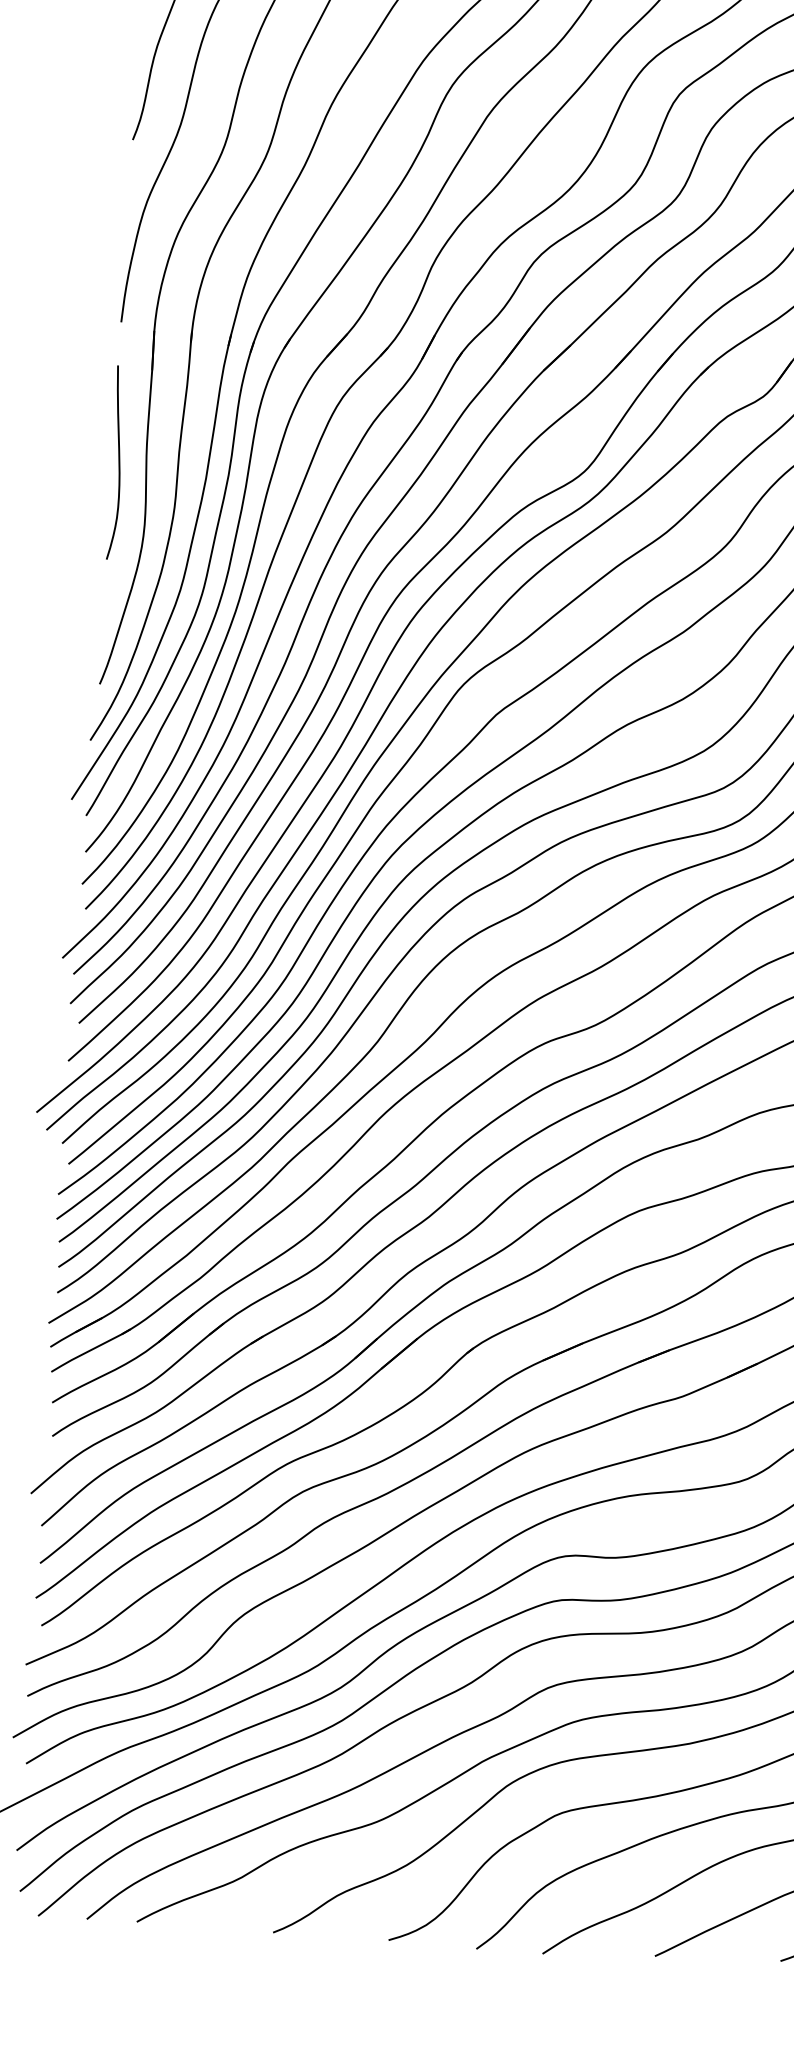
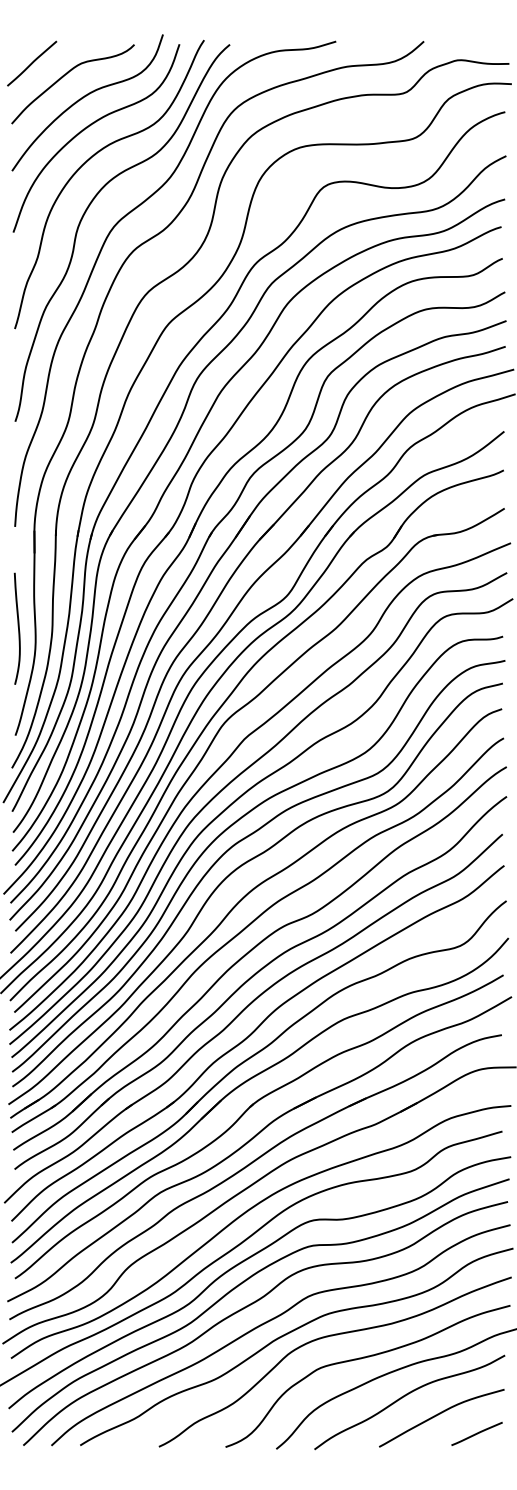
curve: (118, 462) -> (18, 628), moved

